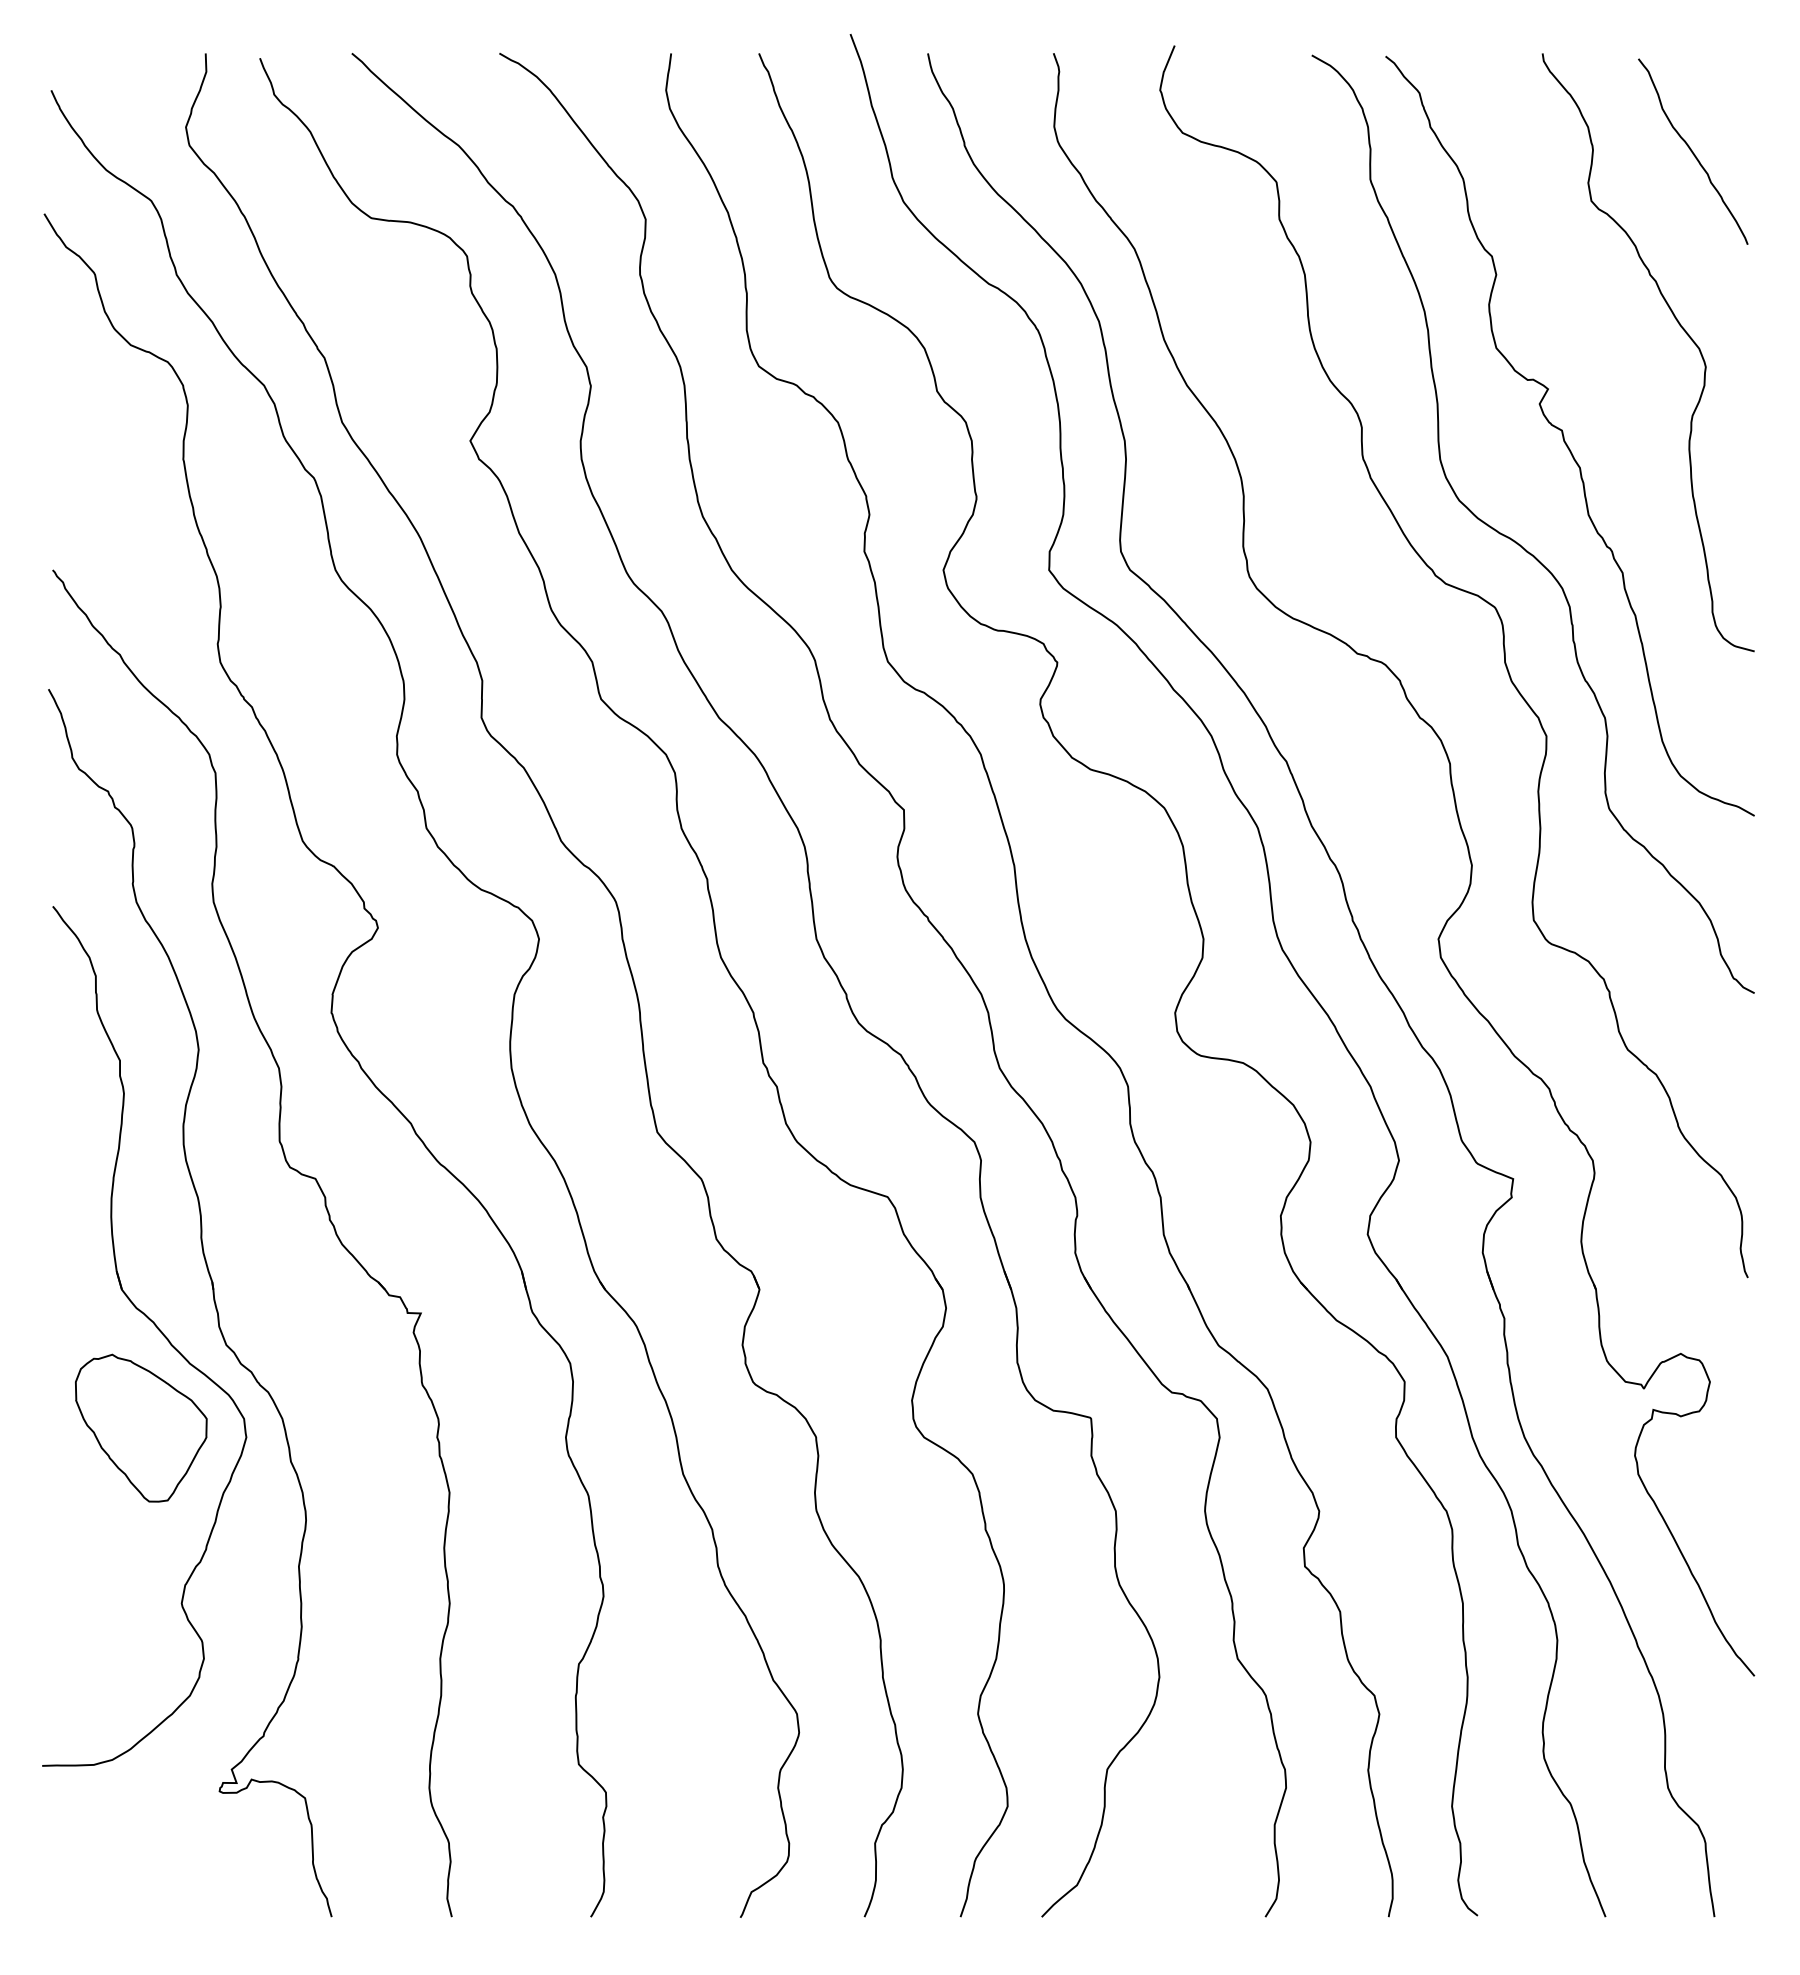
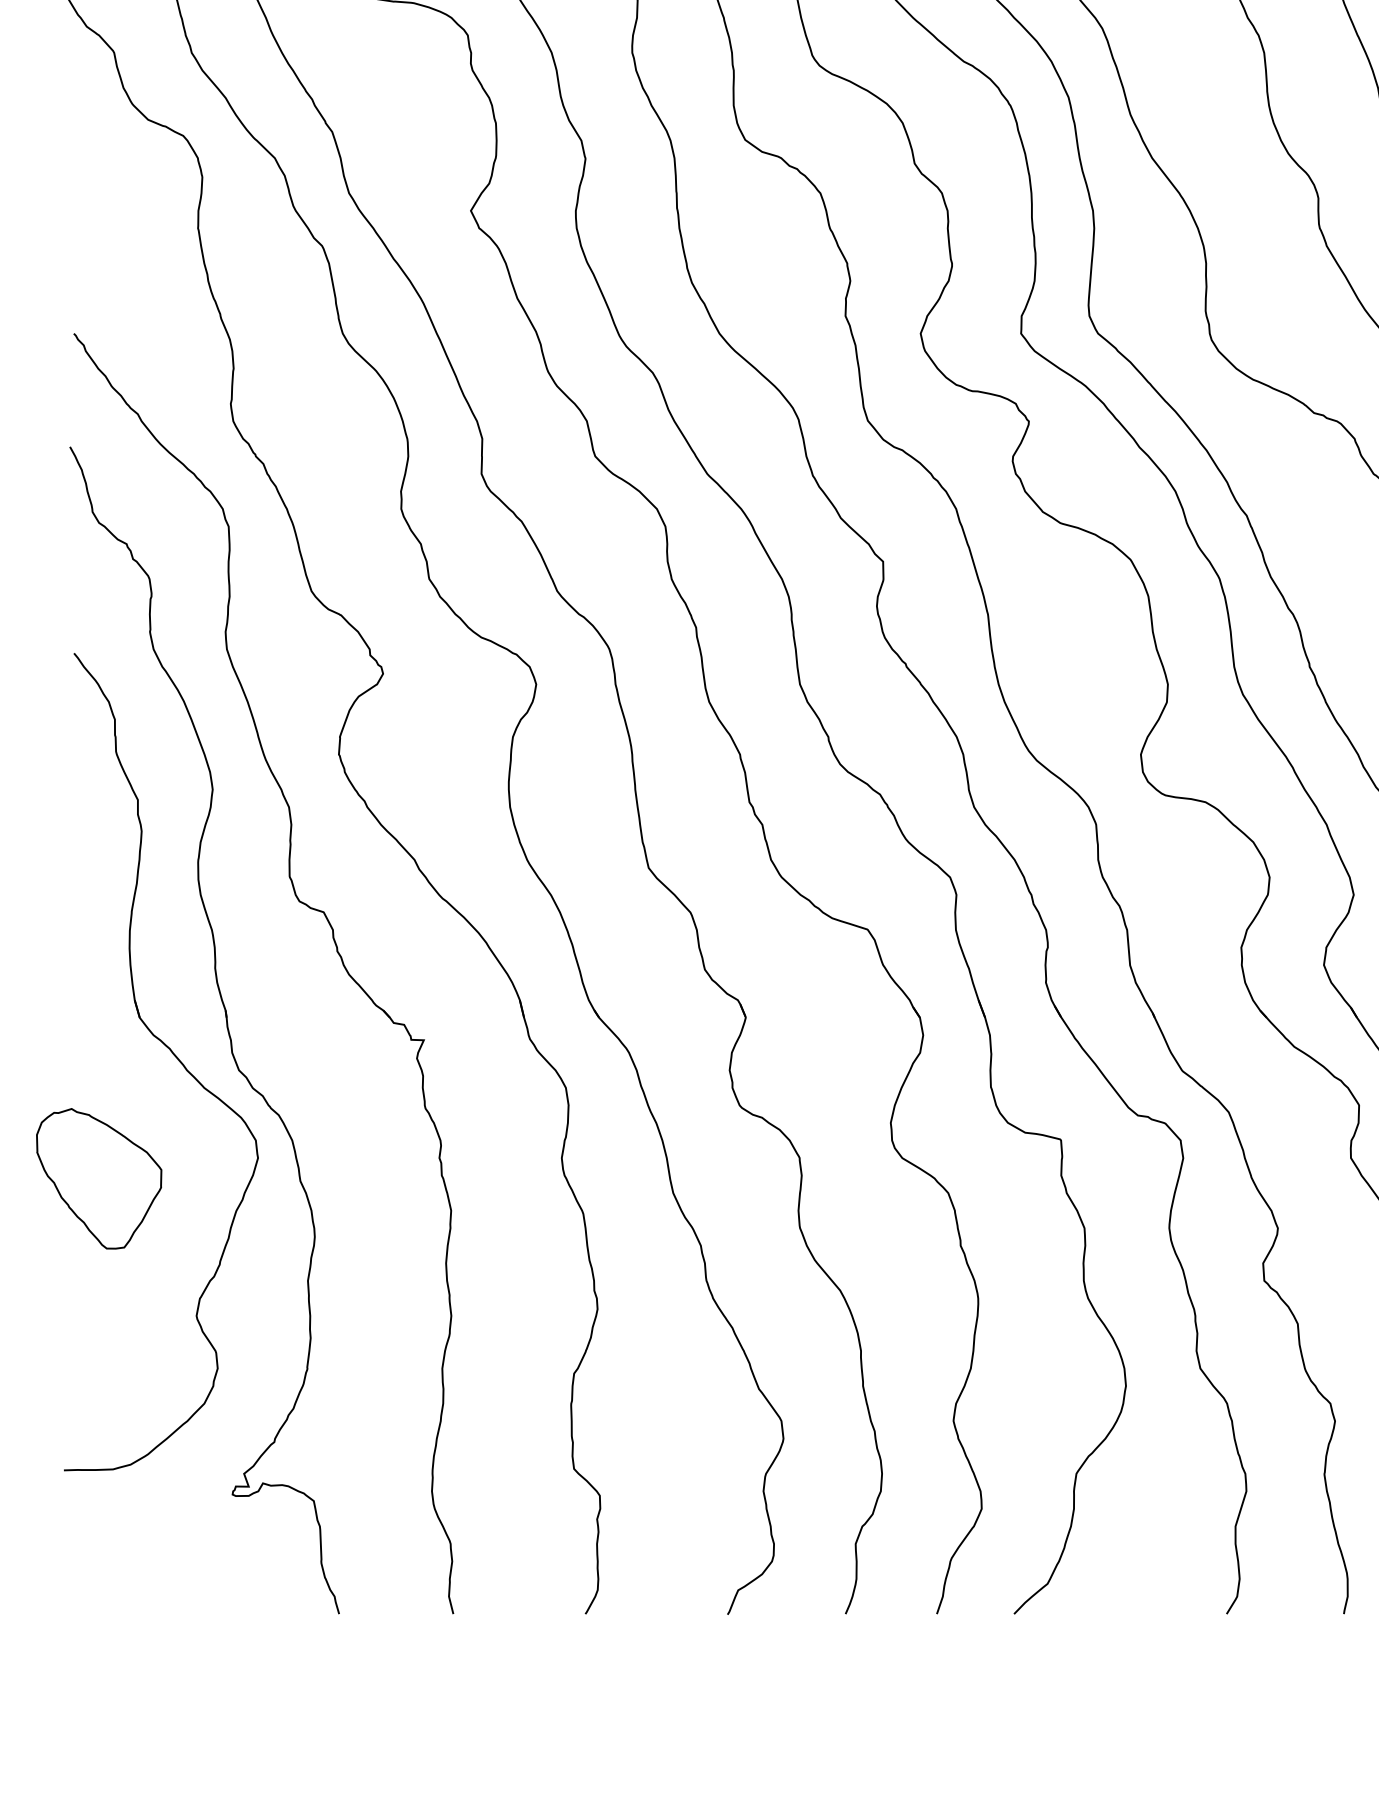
part: (141, 1427) -> (99, 1178), moved

